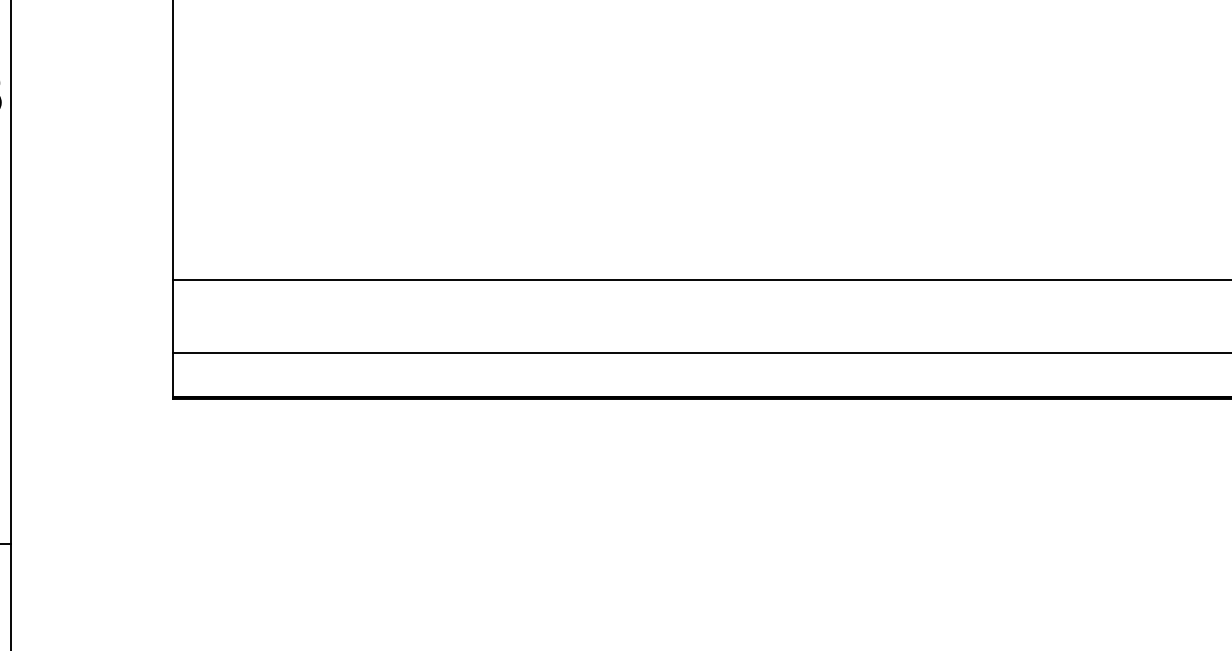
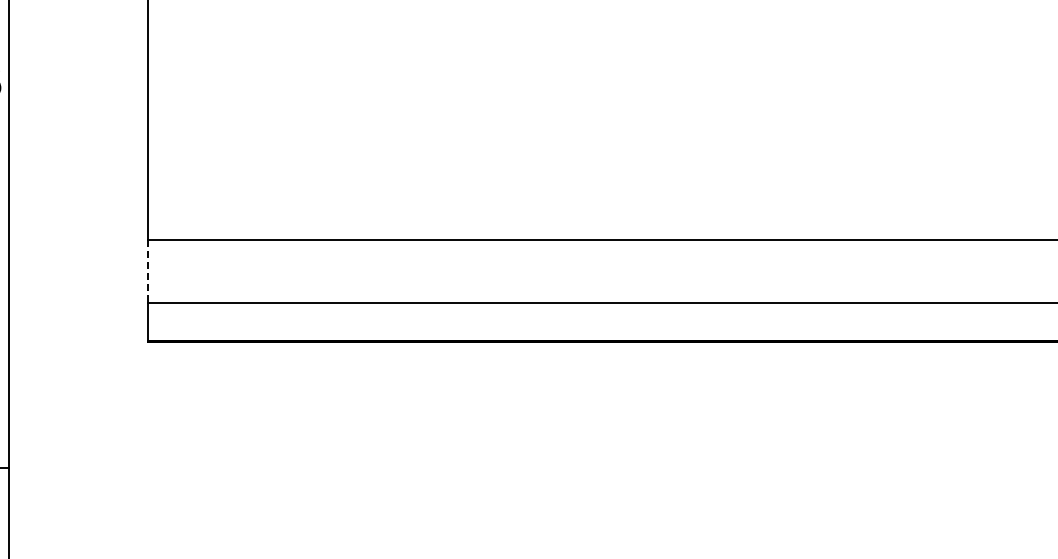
line: (173, 316) -> (148, 271), solid -> dashed

